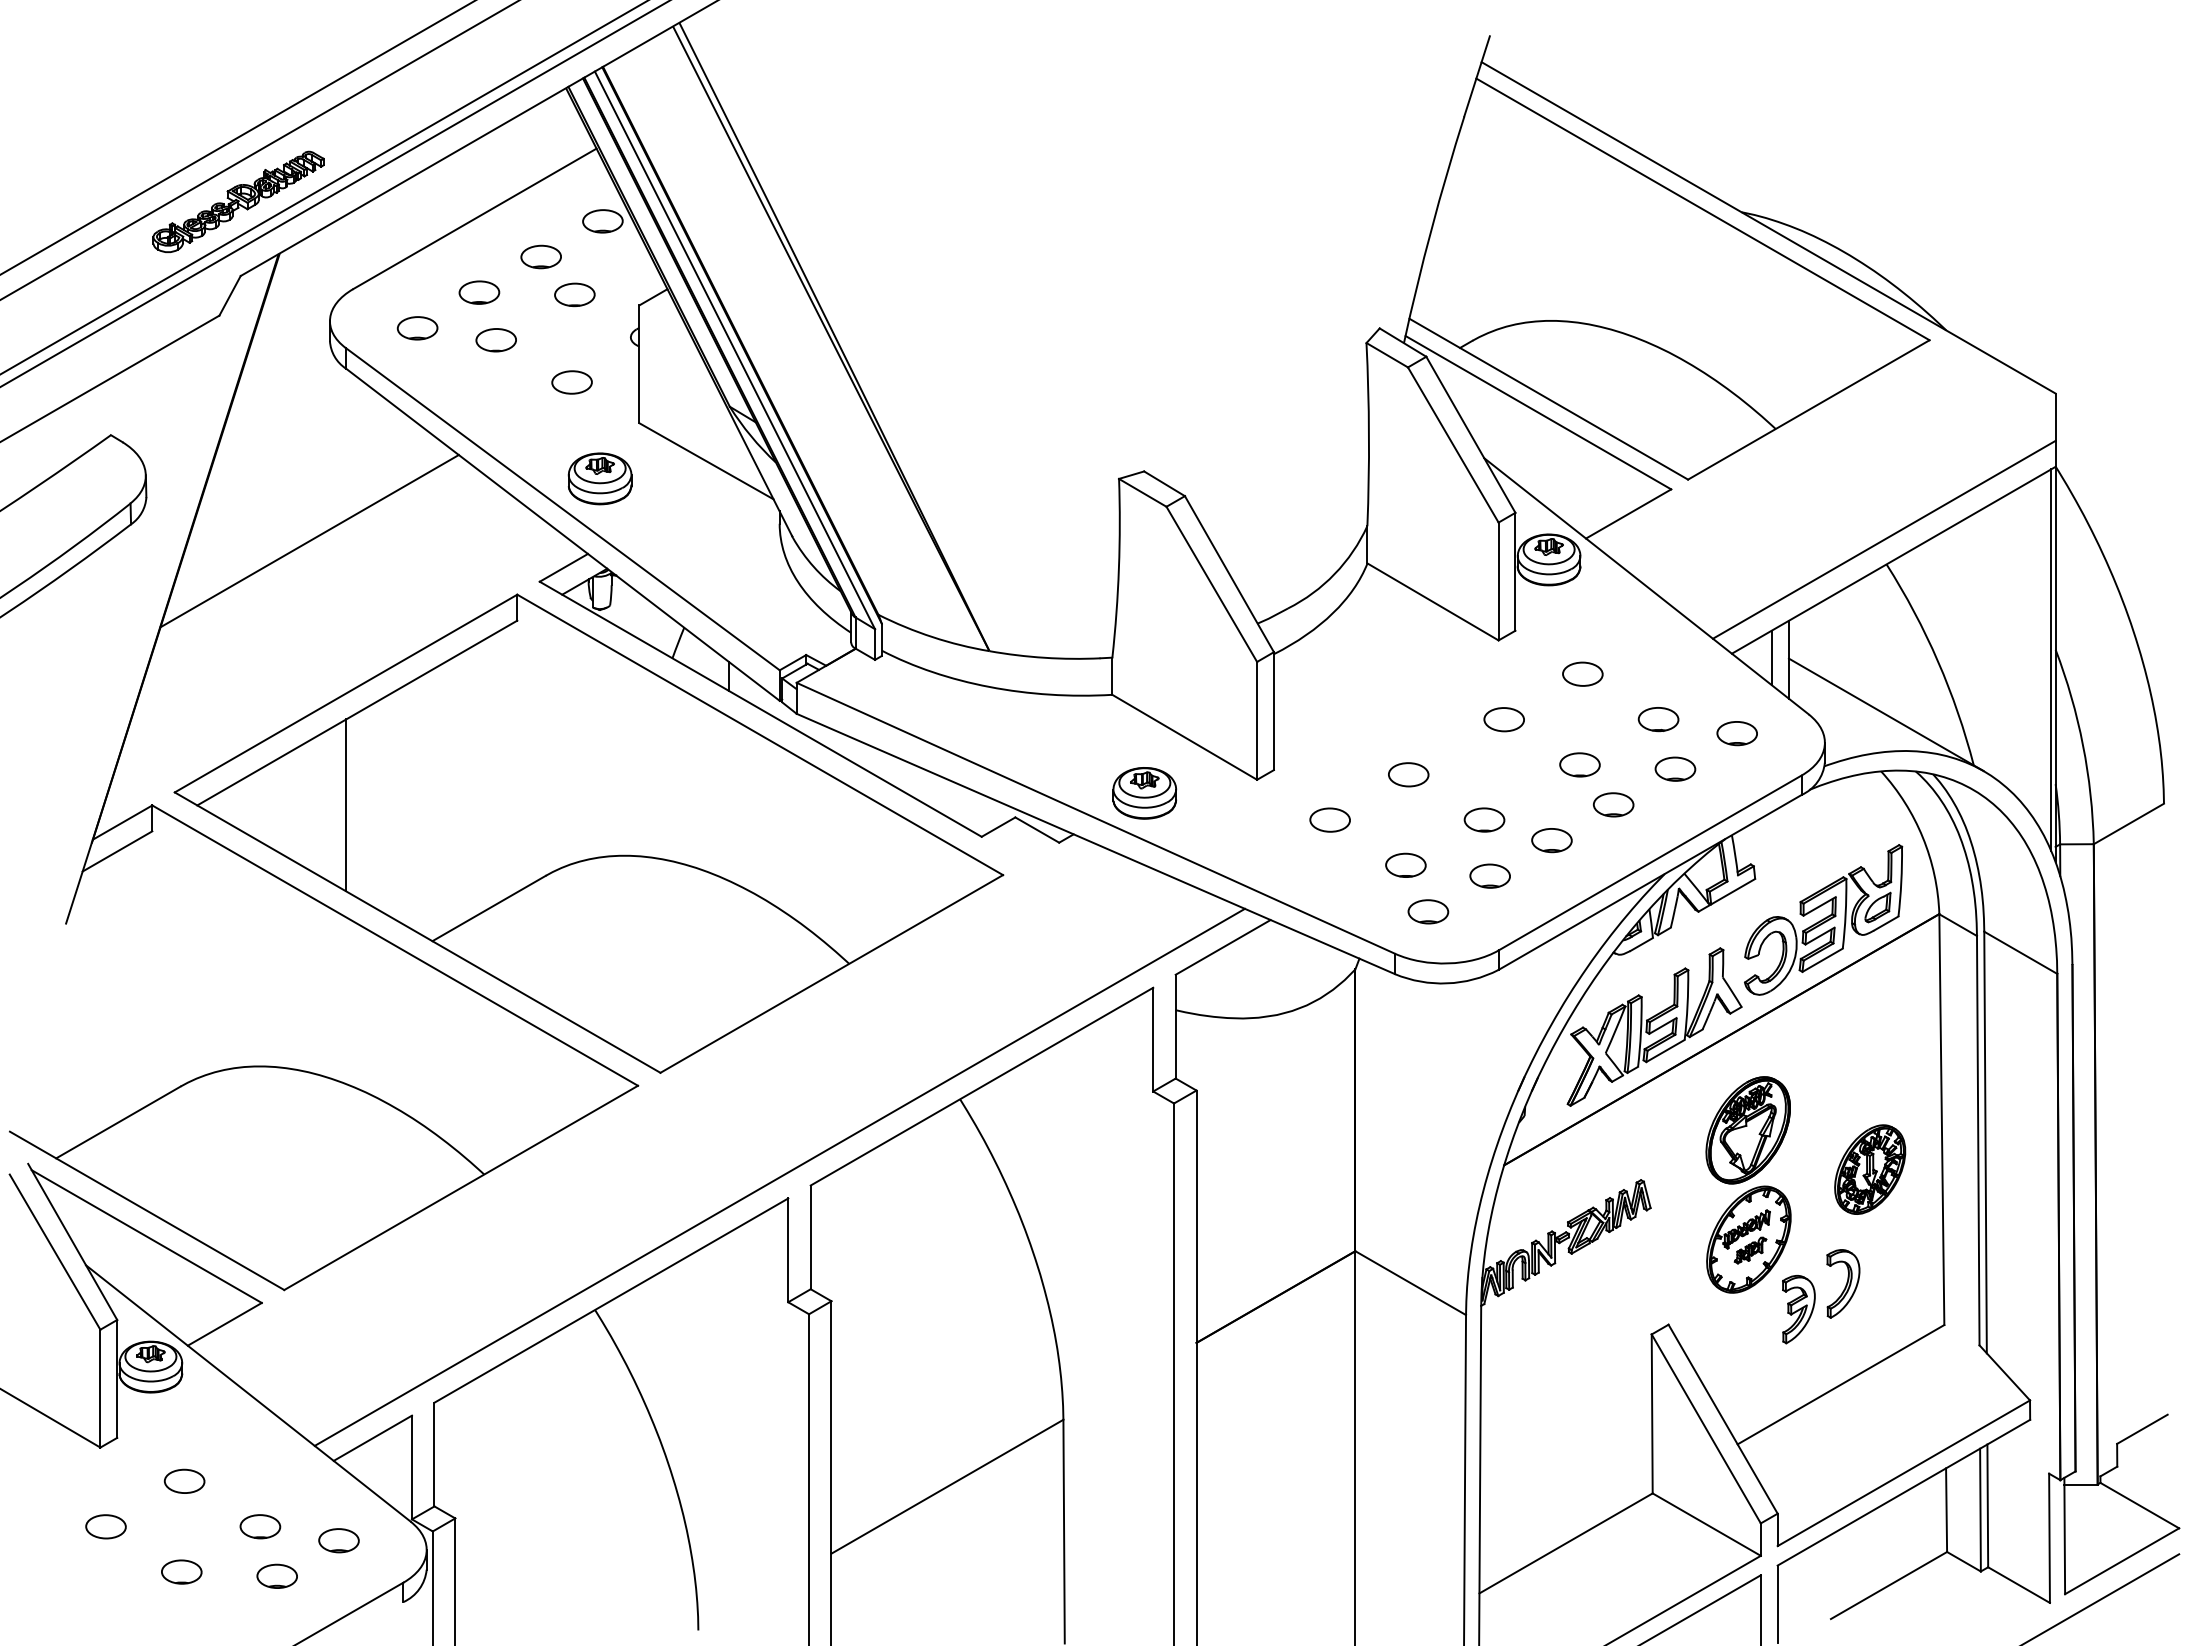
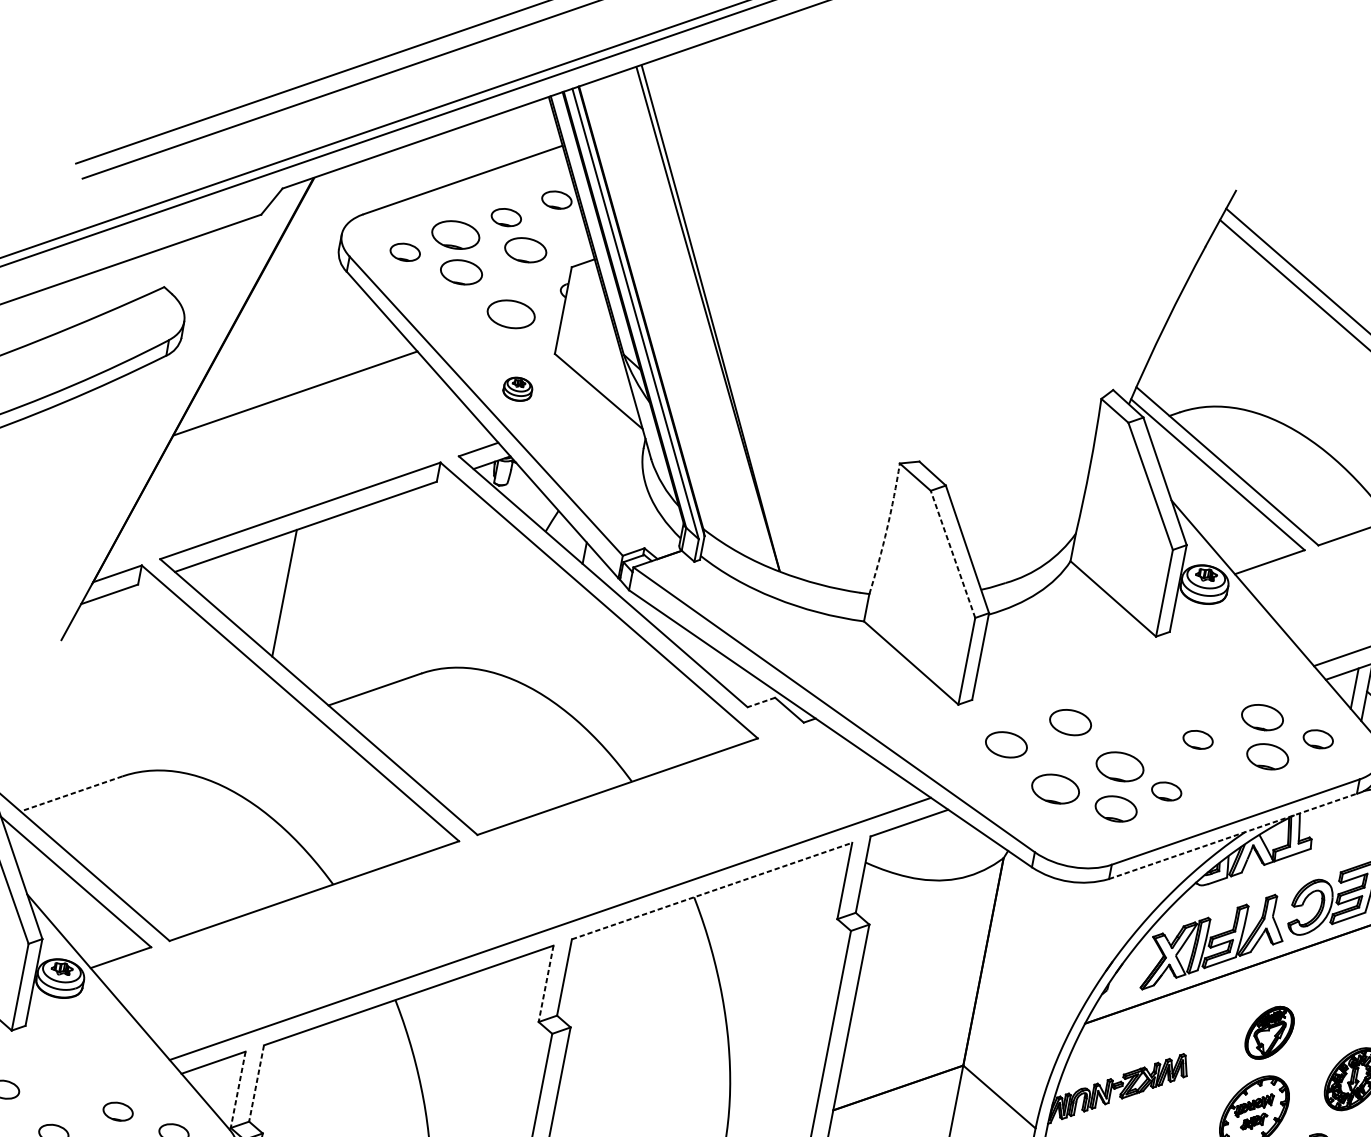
part: (238, 201) -> (291, 133), removed
part: (479, 292) -> (455, 234), size x1.6
part: (574, 294) -> (525, 249), size x1.4
part: (495, 340) -> (460, 272), size x1.4
part: (571, 382) -> (510, 314), size x1.6
part: (599, 478) -> (517, 388), size x0.6
arc: (1118, 568) -> (886, 529), solid -> dashed
line: (1211, 584) -> (952, 554), solid -> dashed
part: (1582, 673) -> (1213, 672), removed
part: (1503, 719) -> (1148, 695), removed
part: (1658, 719) -> (1262, 717), size x1.4
part: (1675, 768) -> (1267, 756), size x1.4
part: (1408, 774) -> (1070, 722), size x1.4
part: (1144, 793) -> (873, 698), removed
part: (1613, 804) -> (1217, 773), removed
part: (1329, 819) -> (1006, 744), size x1.4
part: (1484, 819) -> (1120, 766), size x1.6
line: (998, 827) -> (761, 702), solid -> dashed
part: (1405, 864) -> (1055, 788), size x1.6
part: (1489, 875) -> (1115, 808), size x1.4
line: (1650, 882) -> (1233, 836), solid -> dashed
part: (1428, 911) -> (1065, 826), removed
line: (981, 1086) -> (711, 890), solid -> dashed
line: (118, 1122) -> (71, 793), solid -> dashed
part: (1747, 1130) -> (1269, 1032), size x0.7
line: (788, 1250) -> (546, 983), solid -> dashed
line: (434, 1454) -> (256, 1083), solid -> dashed
line: (412, 1467) -> (238, 1089), solid -> dashed
part: (184, 1480) -> (68, 1066), removed

